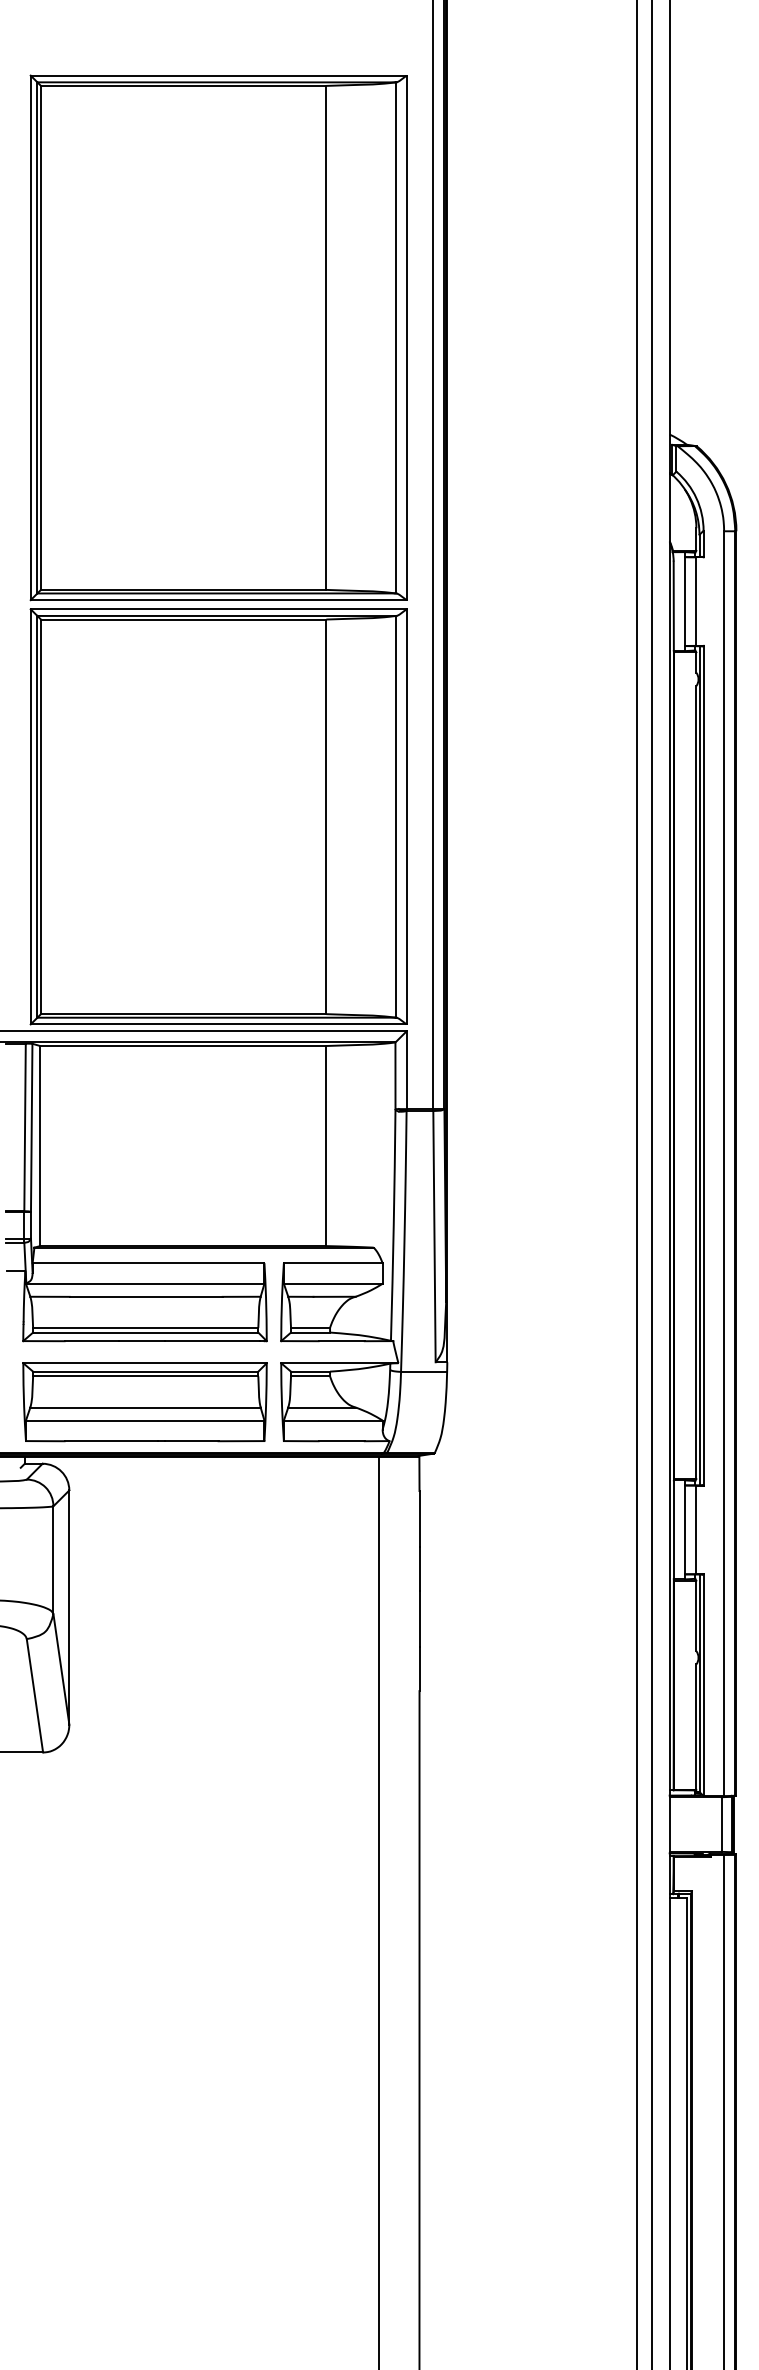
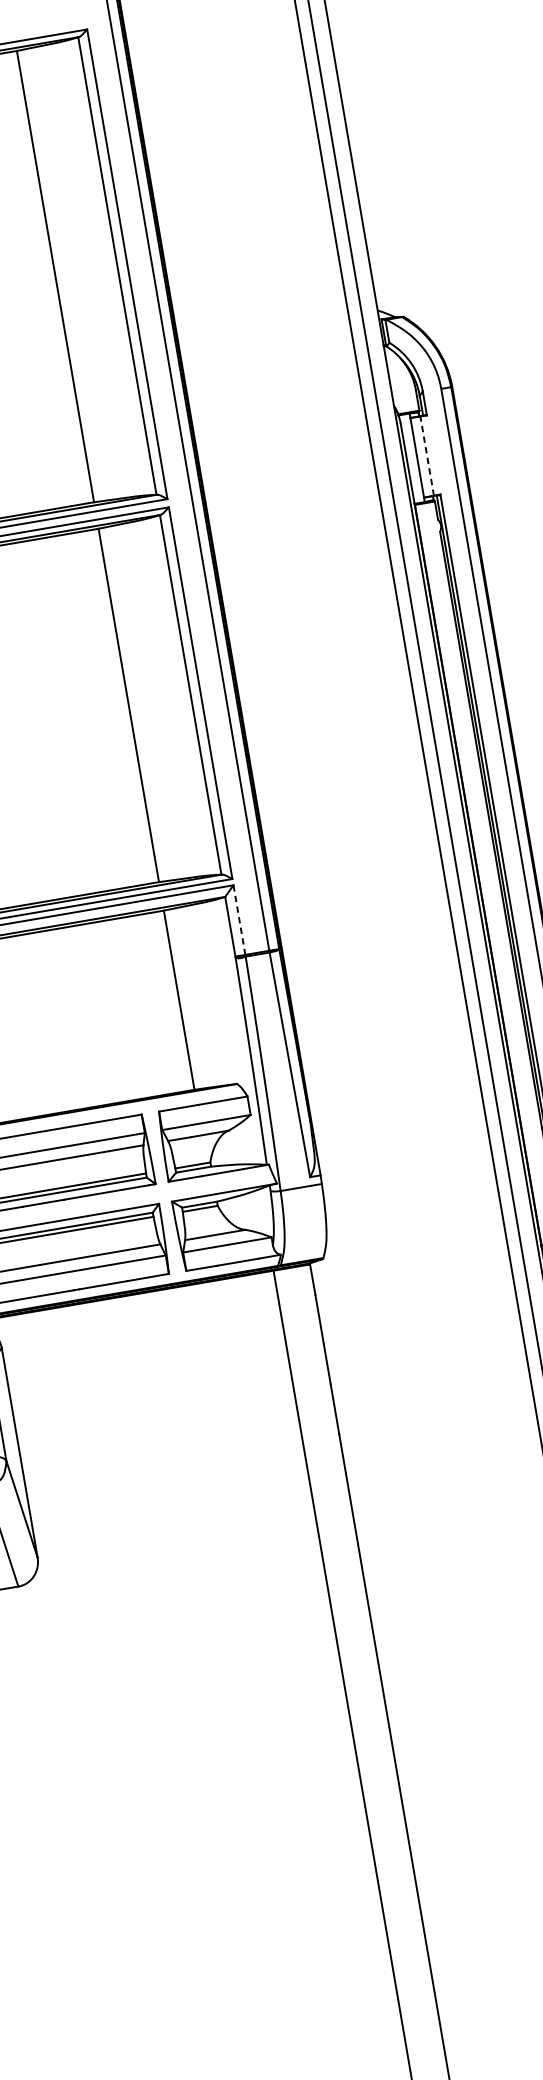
line: (696, 601) -> (427, 455), solid -> dashed
line: (406, 1070) -> (239, 920), solid -> dashed

